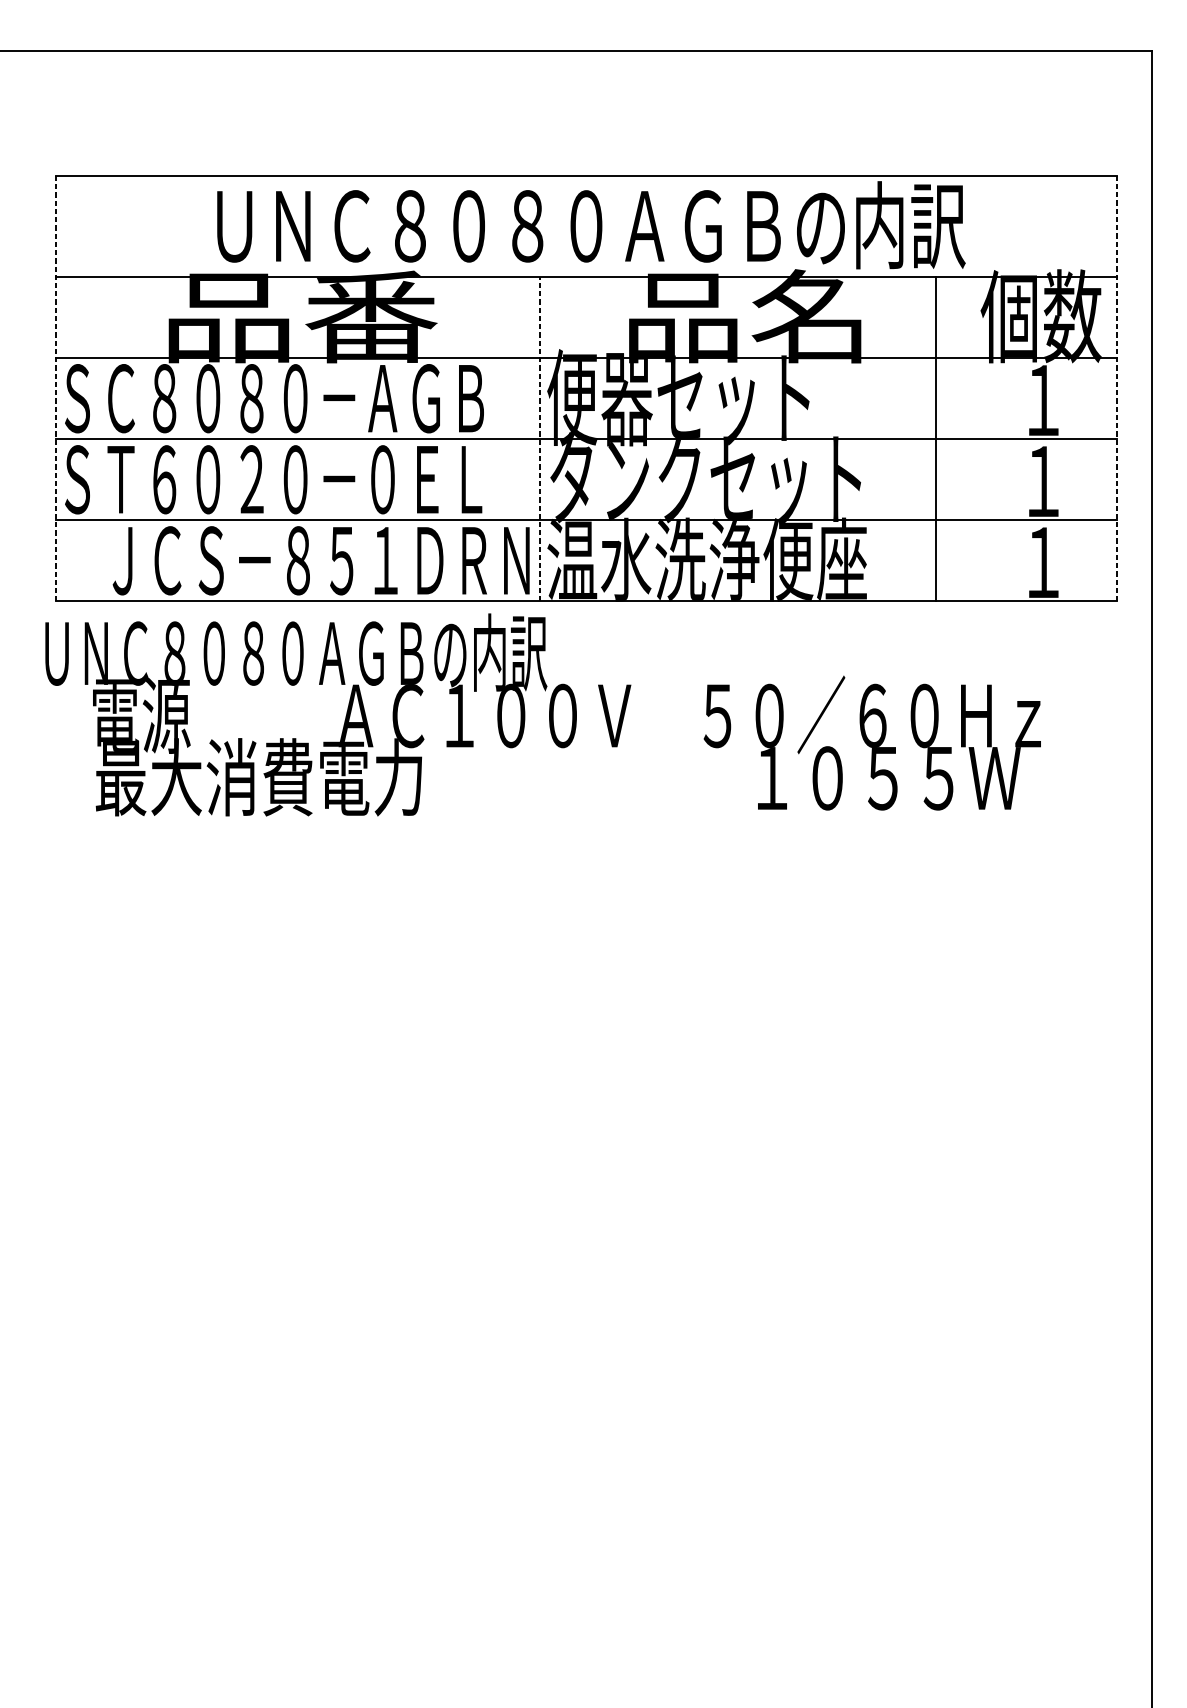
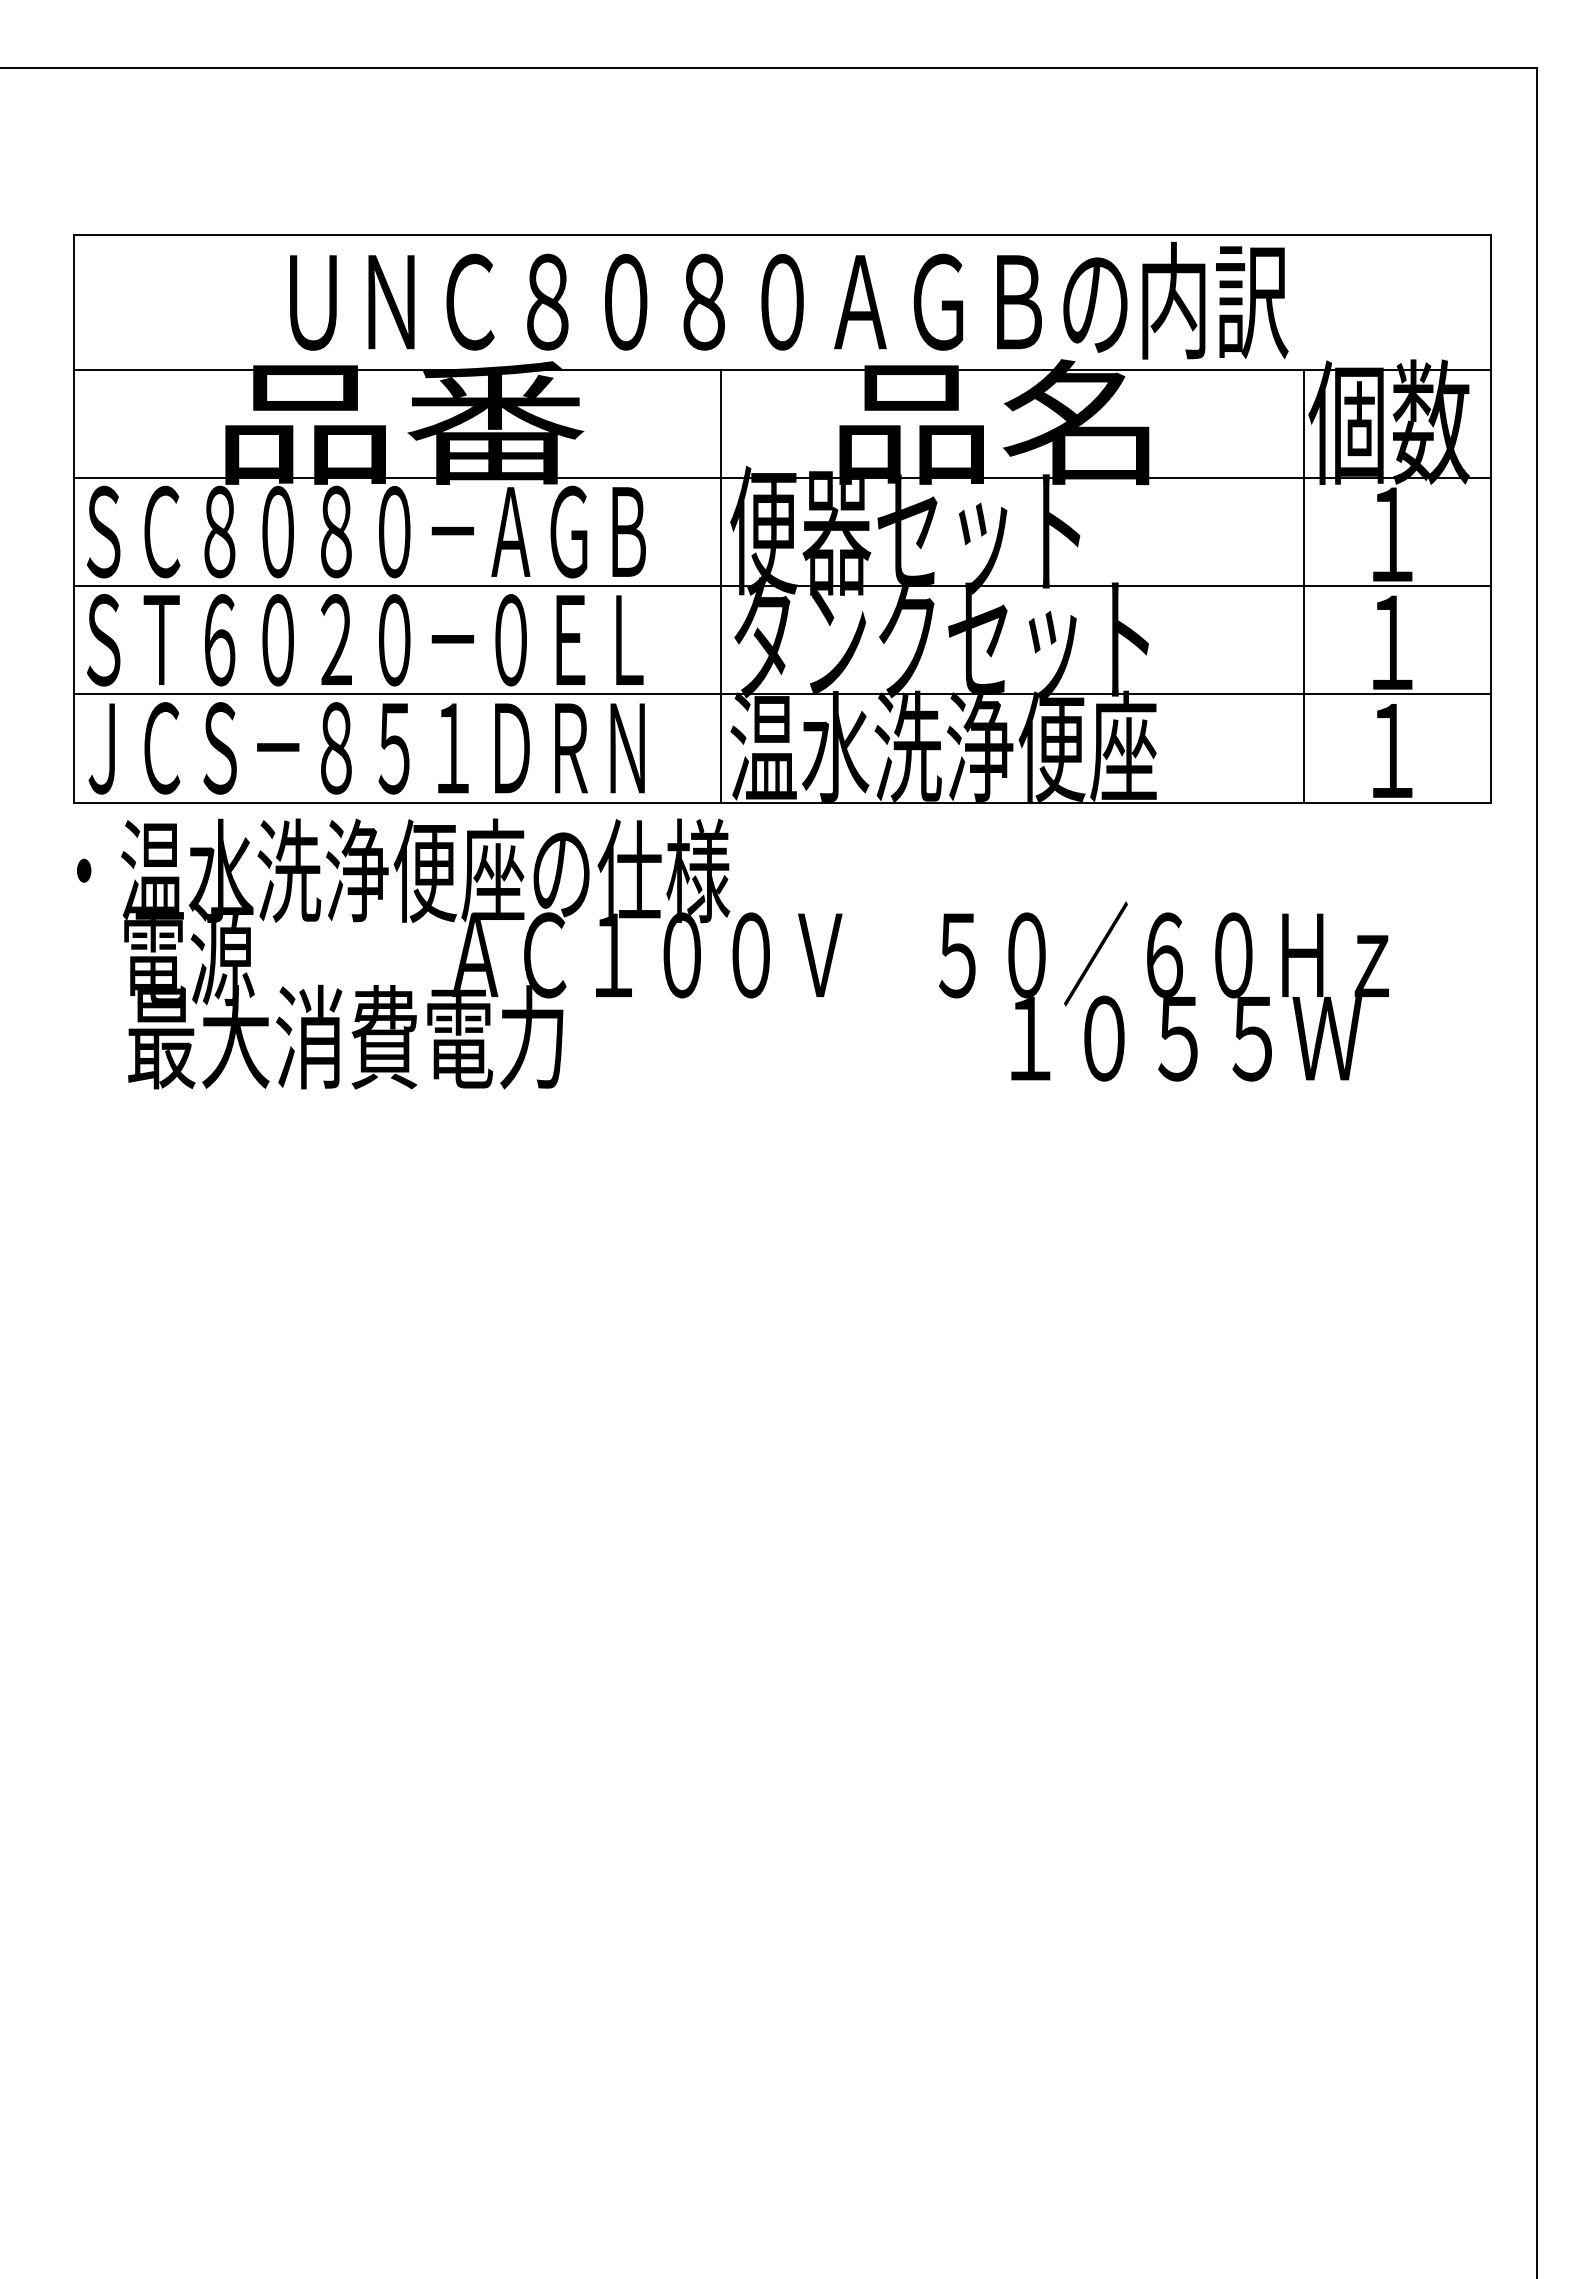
line: (55, 388) -> (74, 518), dashed -> solid
line: (1117, 388) -> (1490, 518), dashed -> solid
line: (540, 438) -> (721, 585), dashed -> solid
line: (935, 438) -> (1303, 585), moved
text: (321, 560) -> (366, 748), moved
text: (296, 652) -> (395, 870), ＵＮＣ８０８０ＡＧＢの内訳 -> ・温水洗浄便座の仕様

